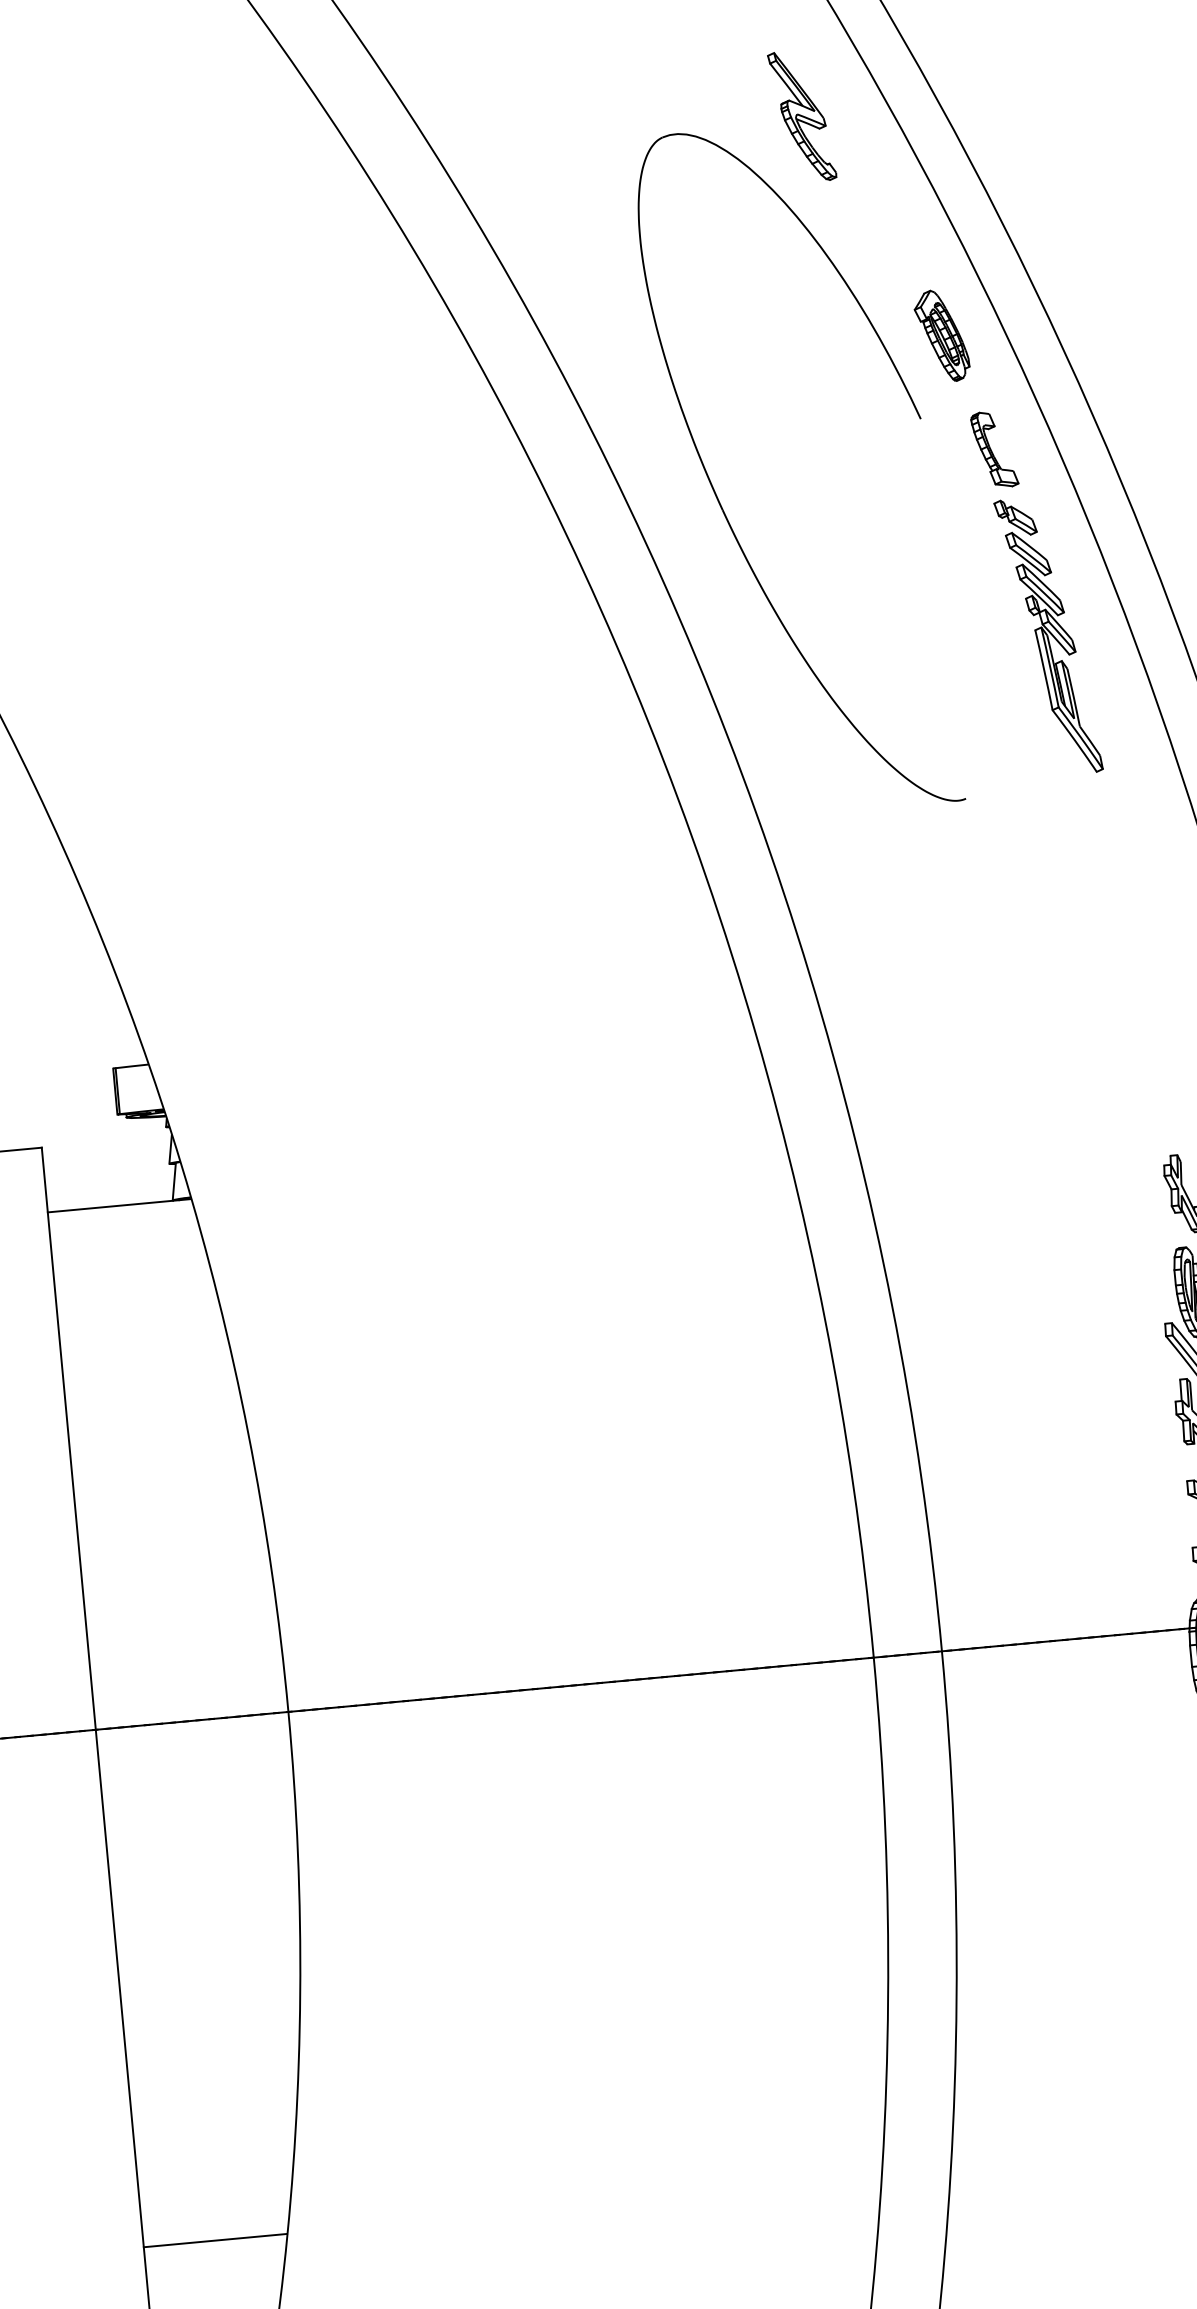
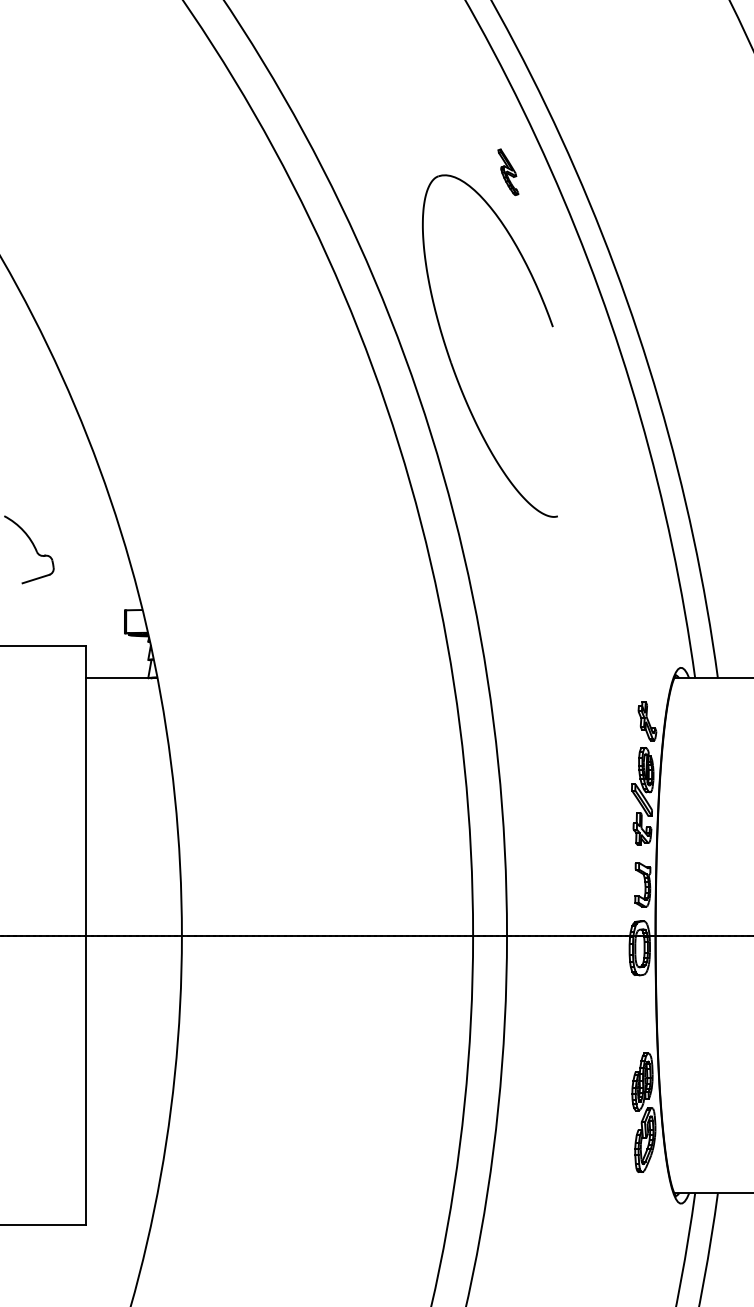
part: (802, 114) -> (508, 171), size x0.7
part: (942, 334) -> (567, 286), removed
part: (1035, 591) -> (601, 417), removed
line: (215, 2241) -> (121, 1193), removed

